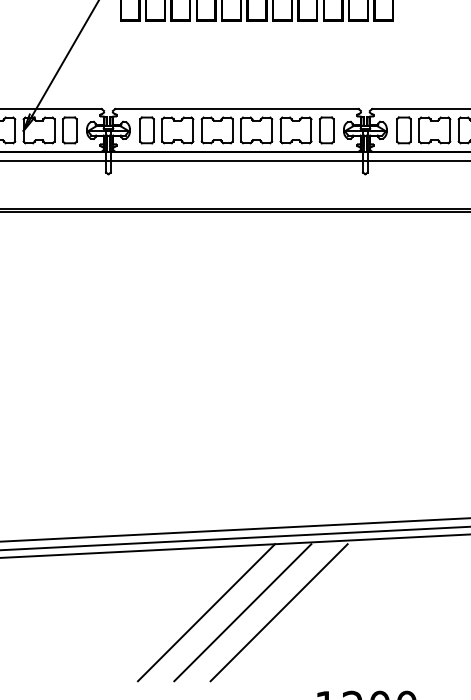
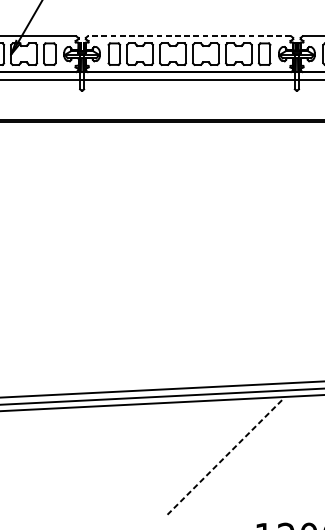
line: (236, 109) -> (189, 36), solid -> dashed
line: (206, 612) -> (164, 457), removed
line: (242, 612) -> (194, 457), removed
line: (279, 612) -> (225, 457), solid -> dashed

